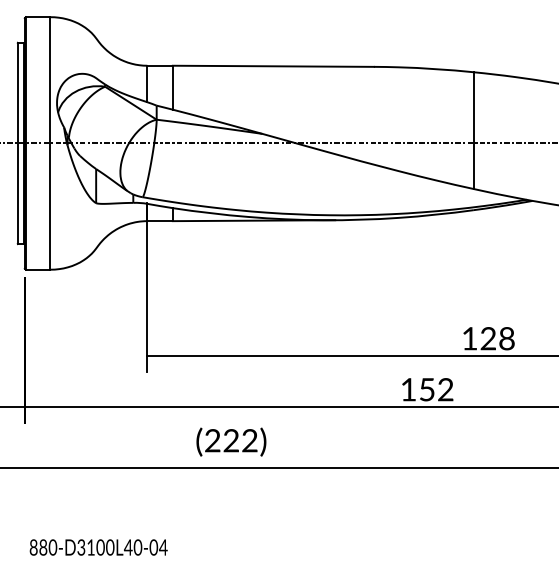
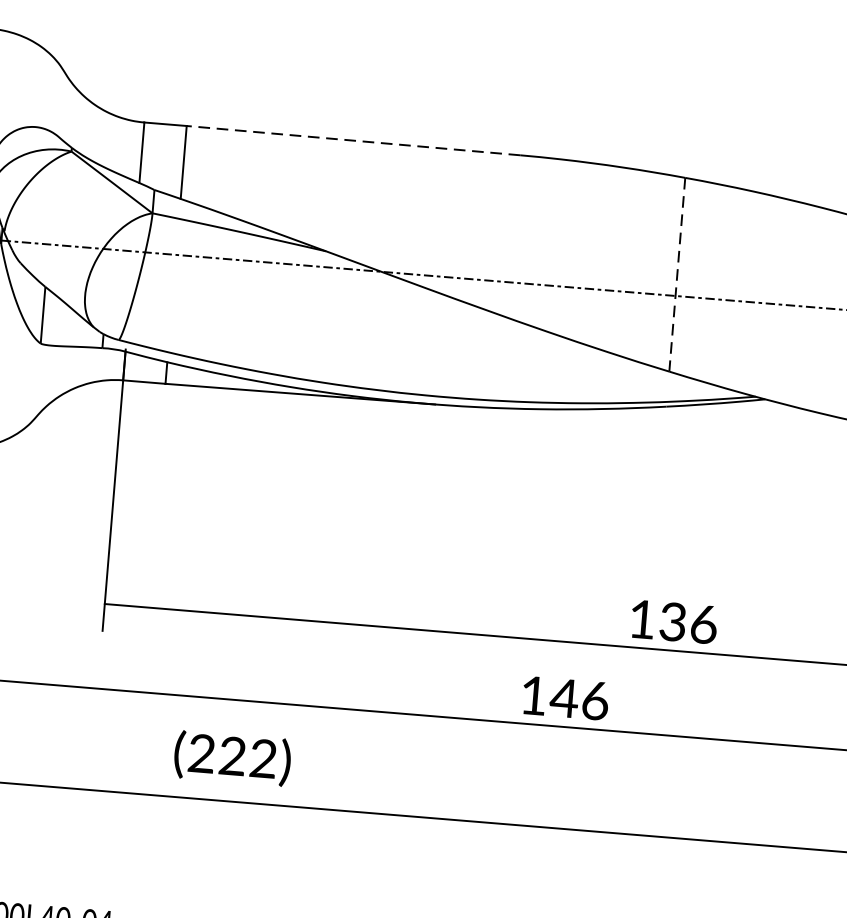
line: (273, 66) -> (353, 140), solid -> dashed
line: (473, 131) -> (676, 276), solid -> dashed
text: (497, 338) -> (688, 622), 128 -> 136
text: (435, 389) -> (578, 699), 152 -> 146

